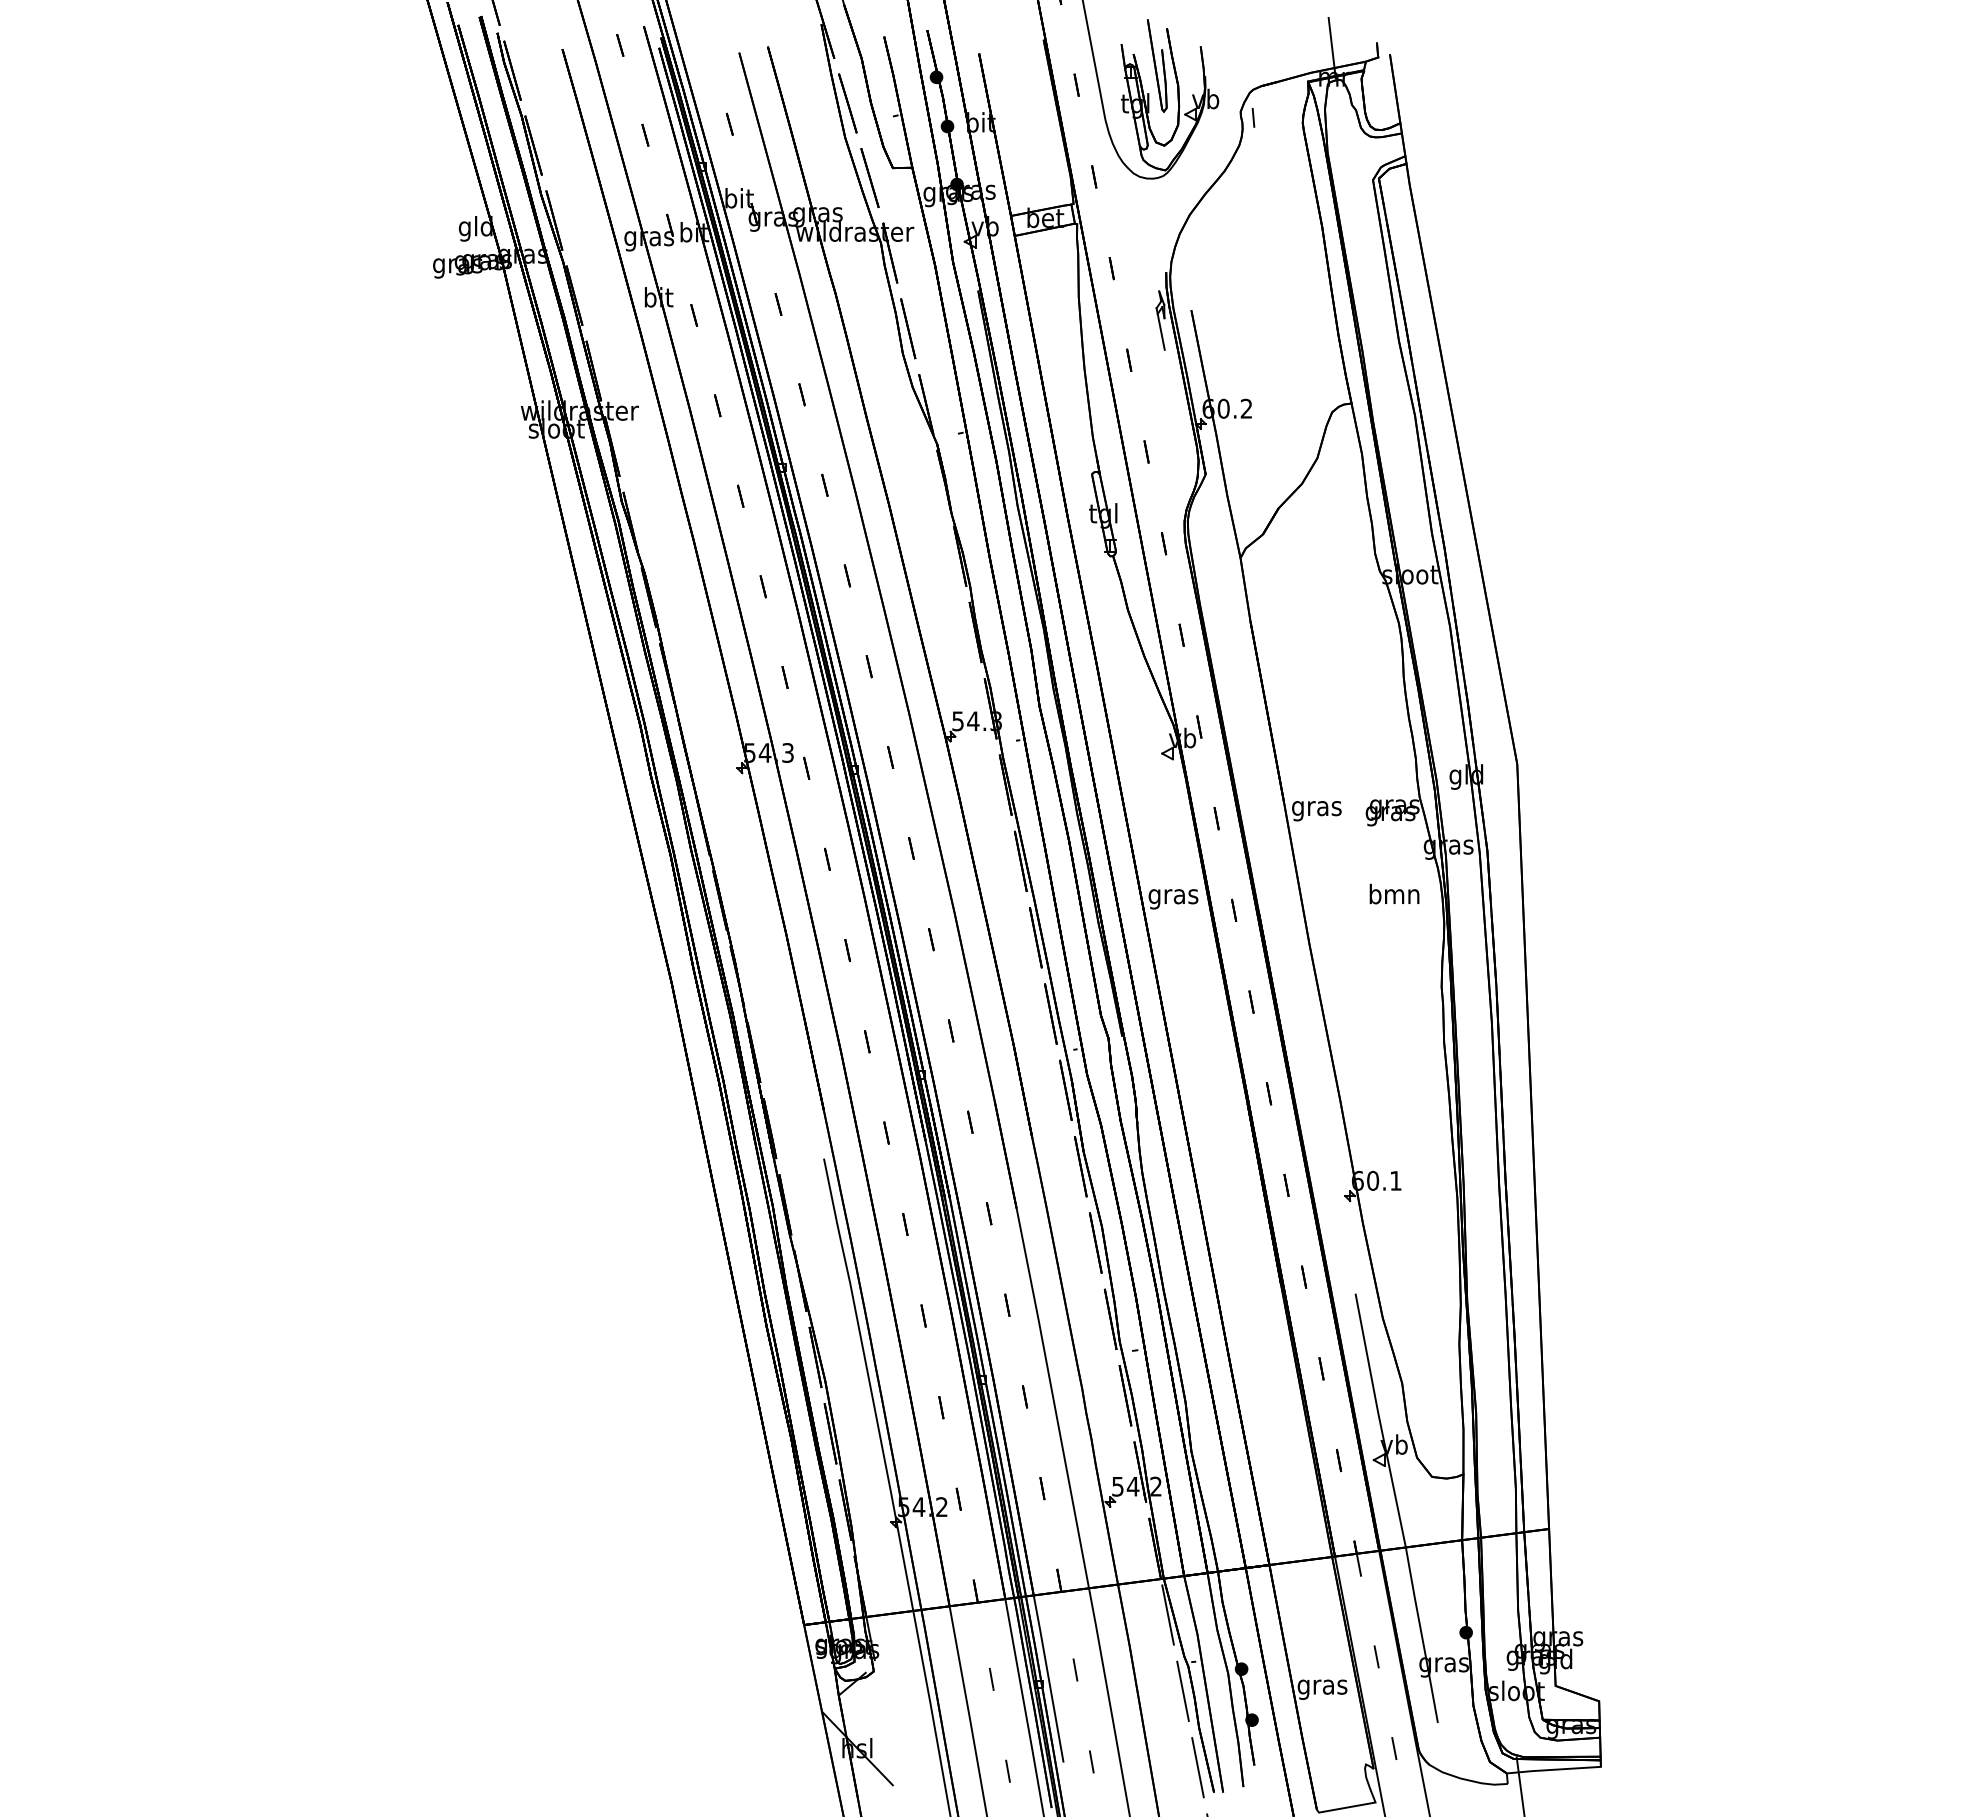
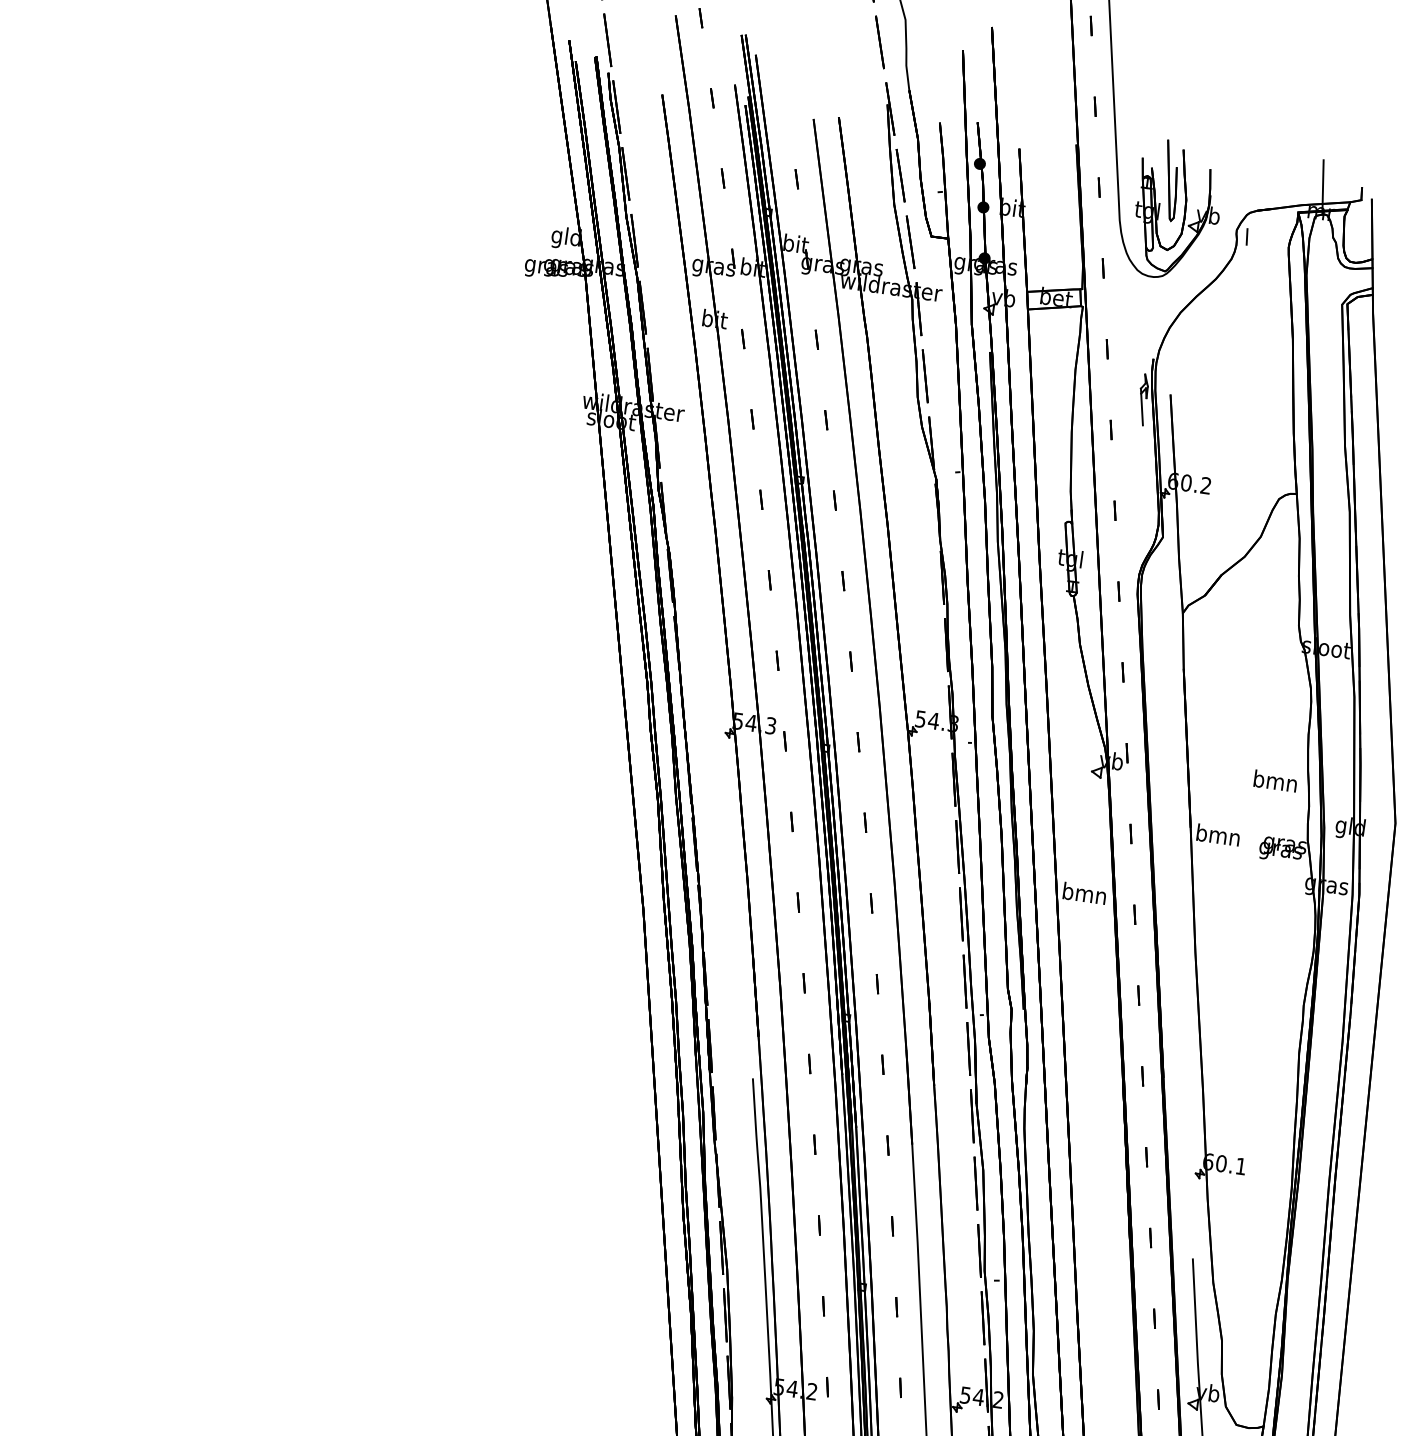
text: (1316, 808) -> (1217, 837), gras -> bmn
text: (1394, 893) -> (1275, 780), moved
text: (1173, 896) -> (1084, 895), gras -> bmn

